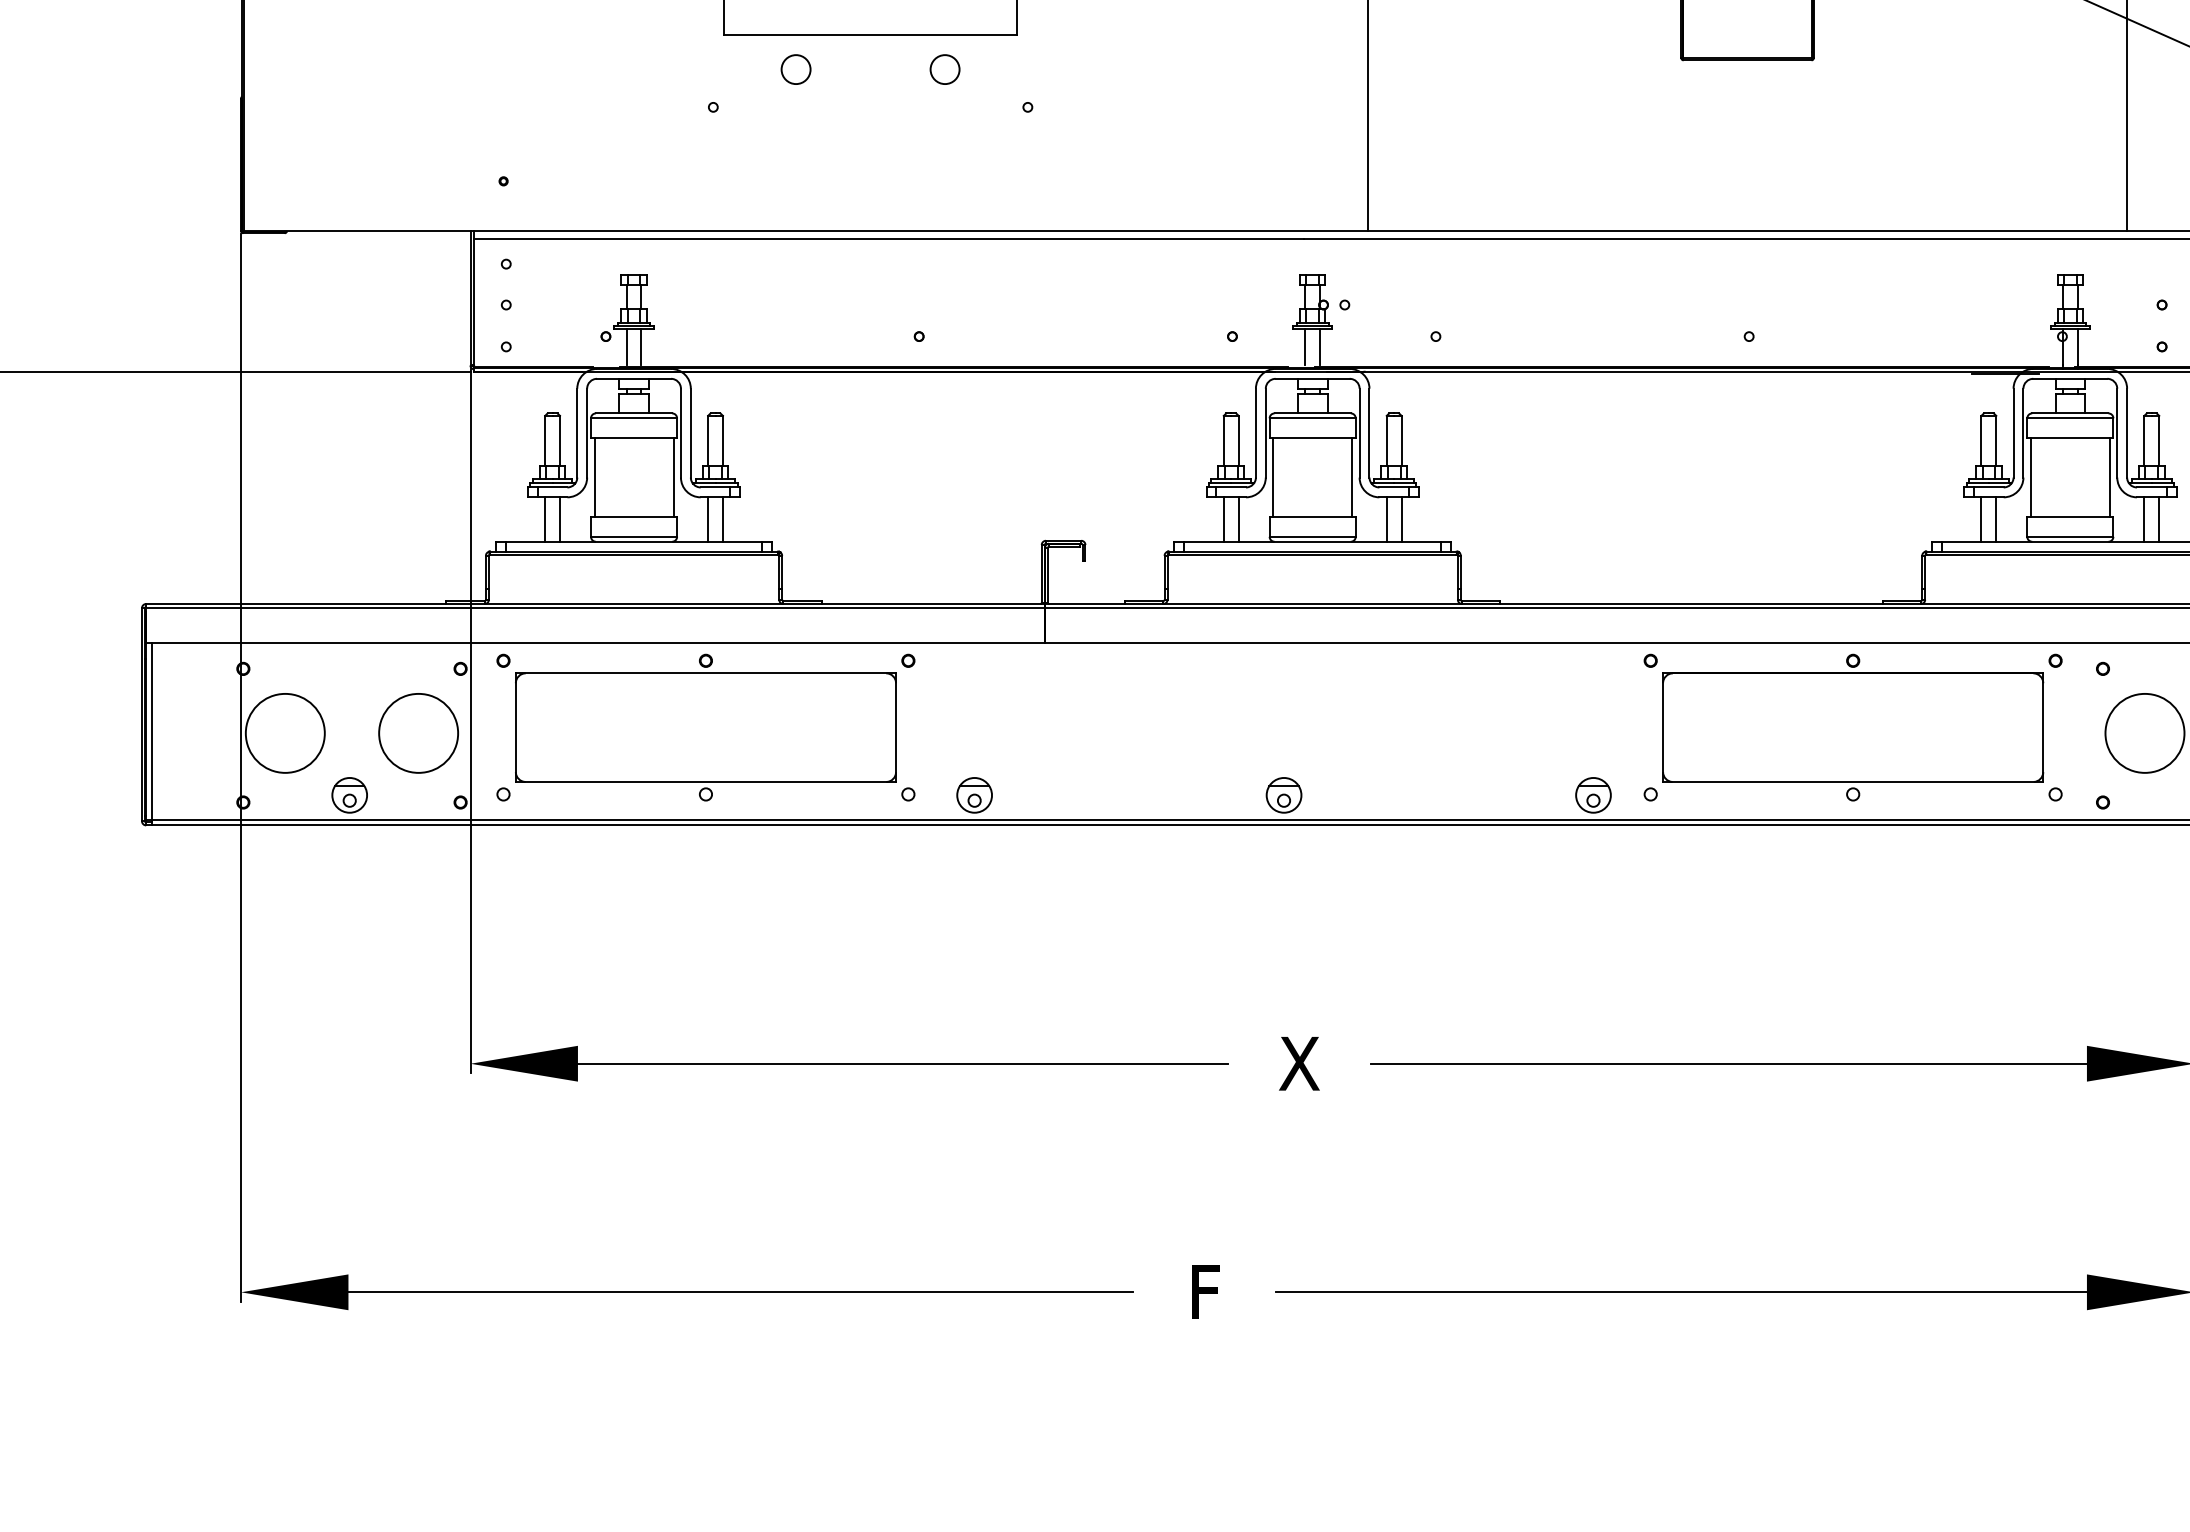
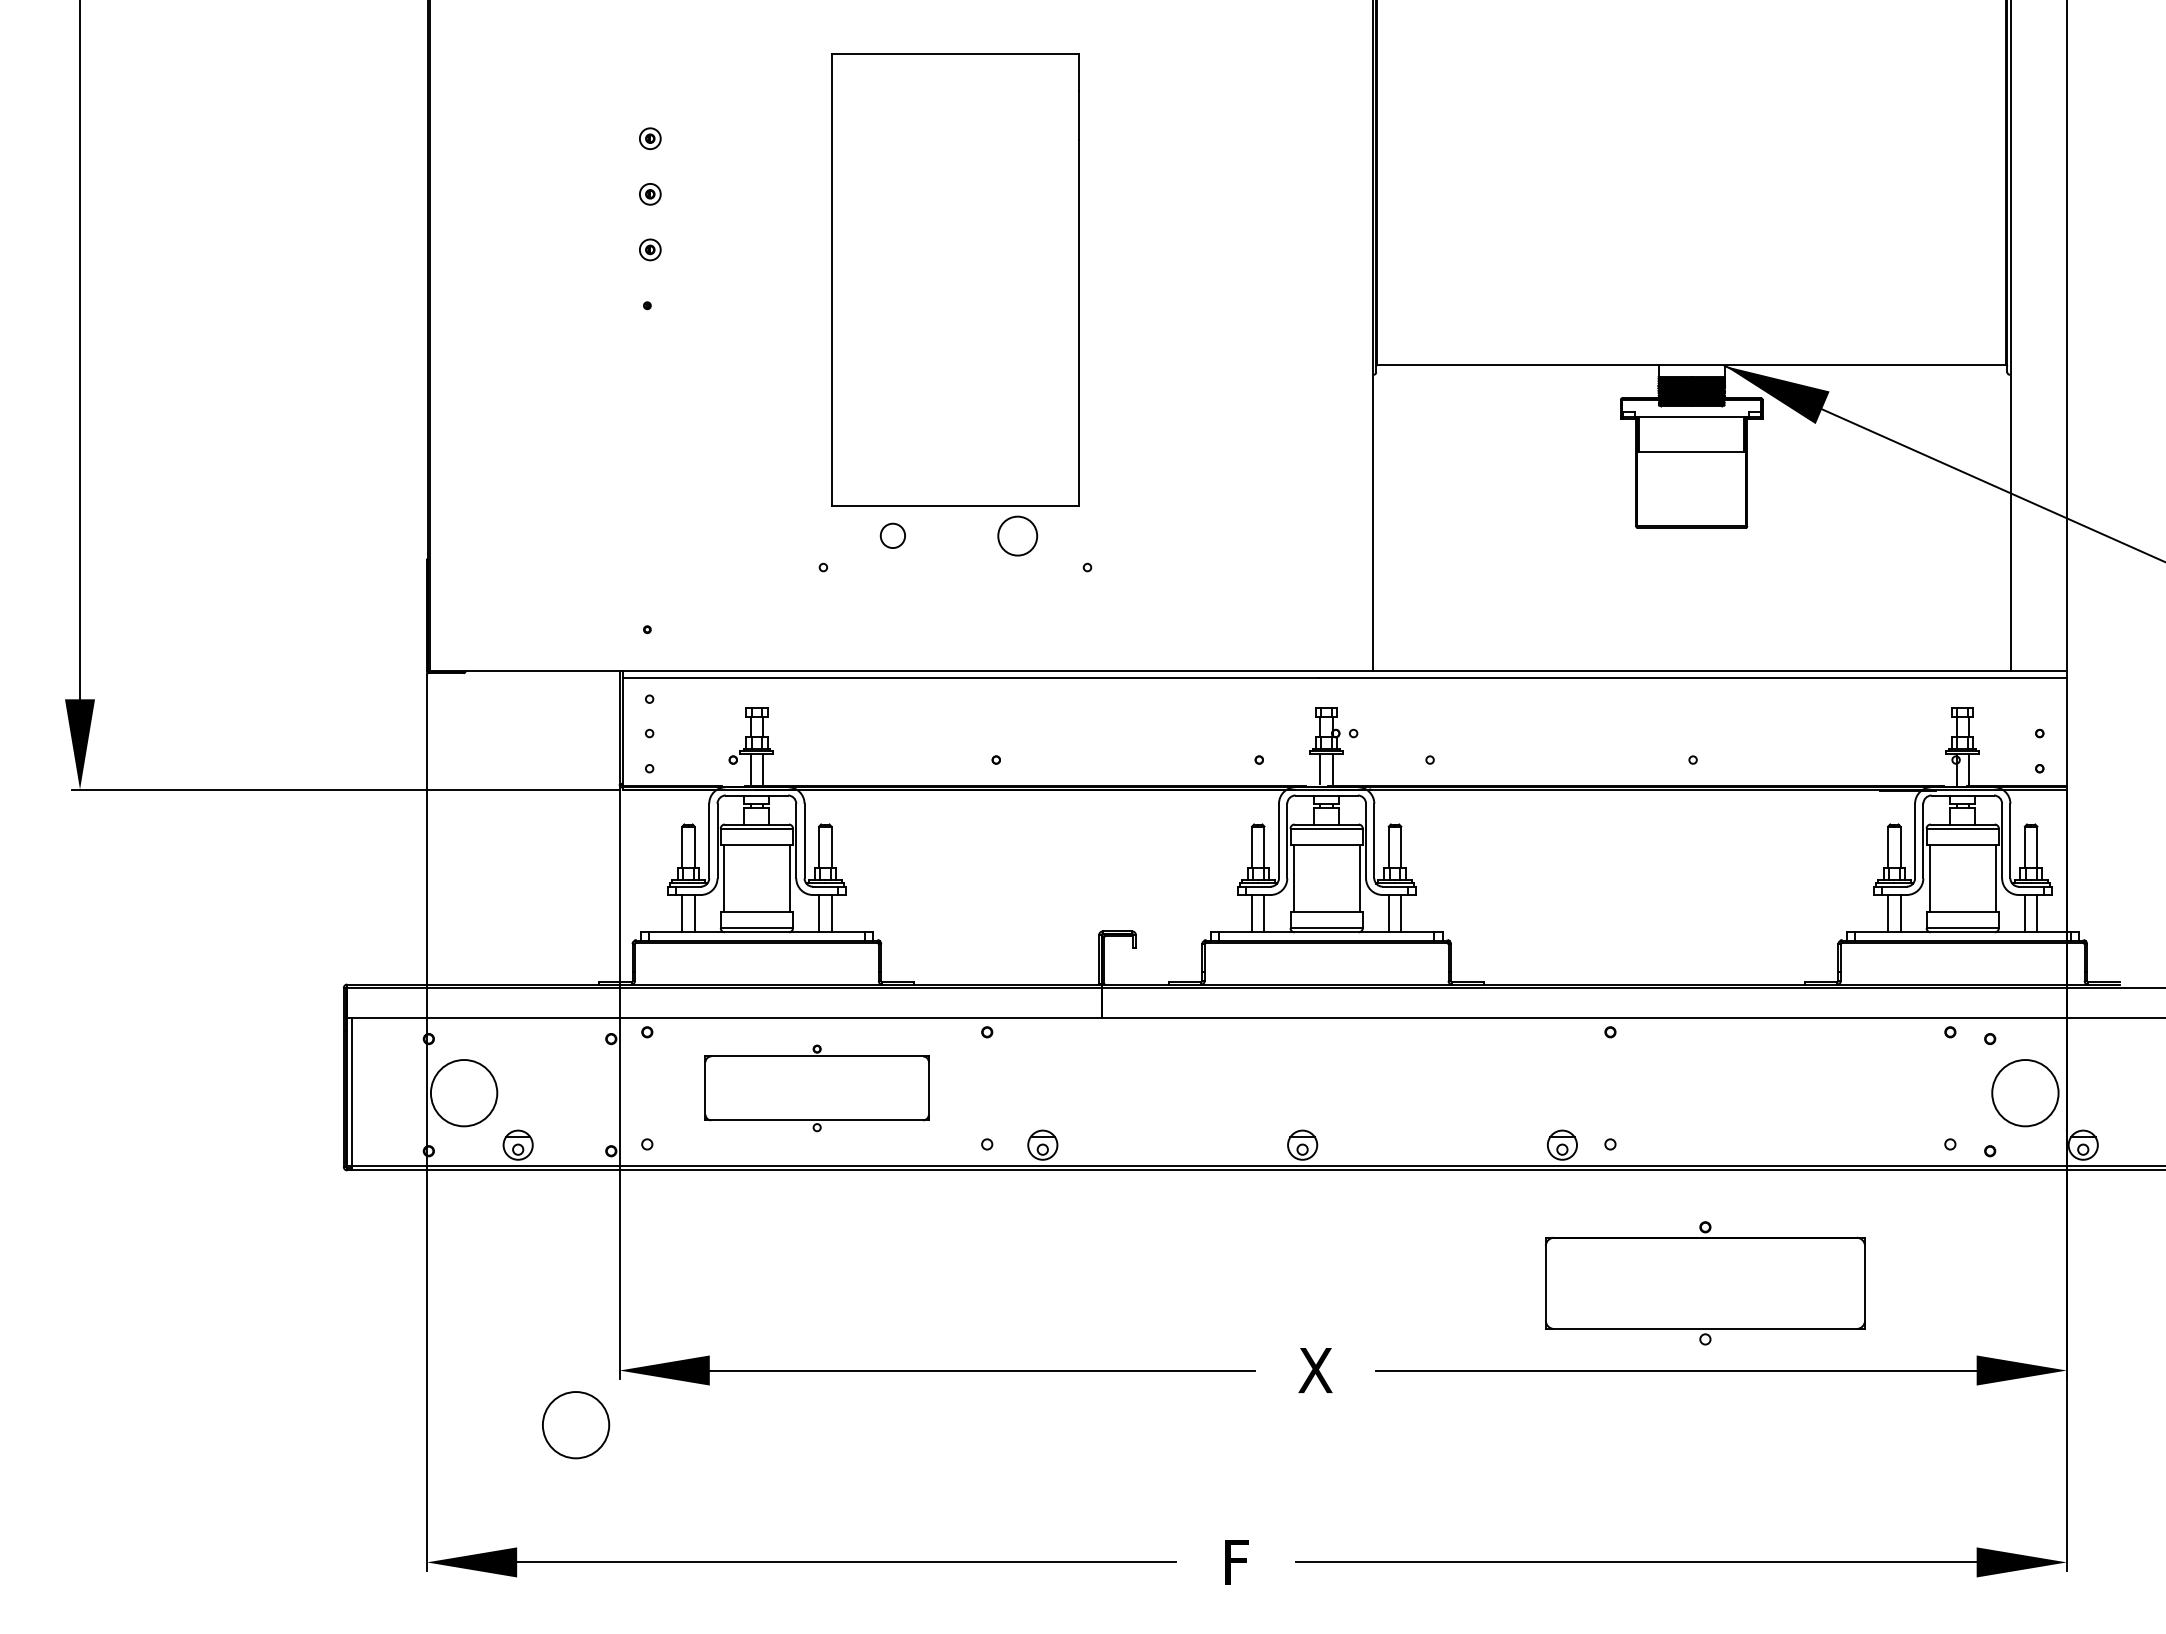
circle: (945, 69) -> (1018, 535), size x1.6
part: (705, 727) -> (816, 1088), size x0.7
part: (1853, 727) -> (1705, 1283), moved
circle: (419, 733) -> (576, 1425), moved

